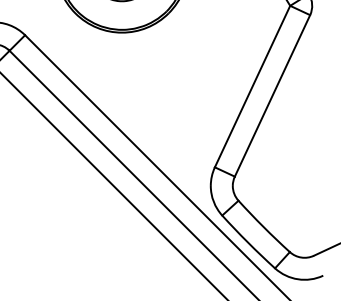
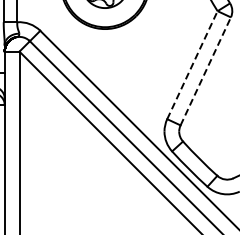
line: (252, 87) -> (192, 65), solid -> dashed
line: (272, 96) -> (205, 71), solid -> dashed

